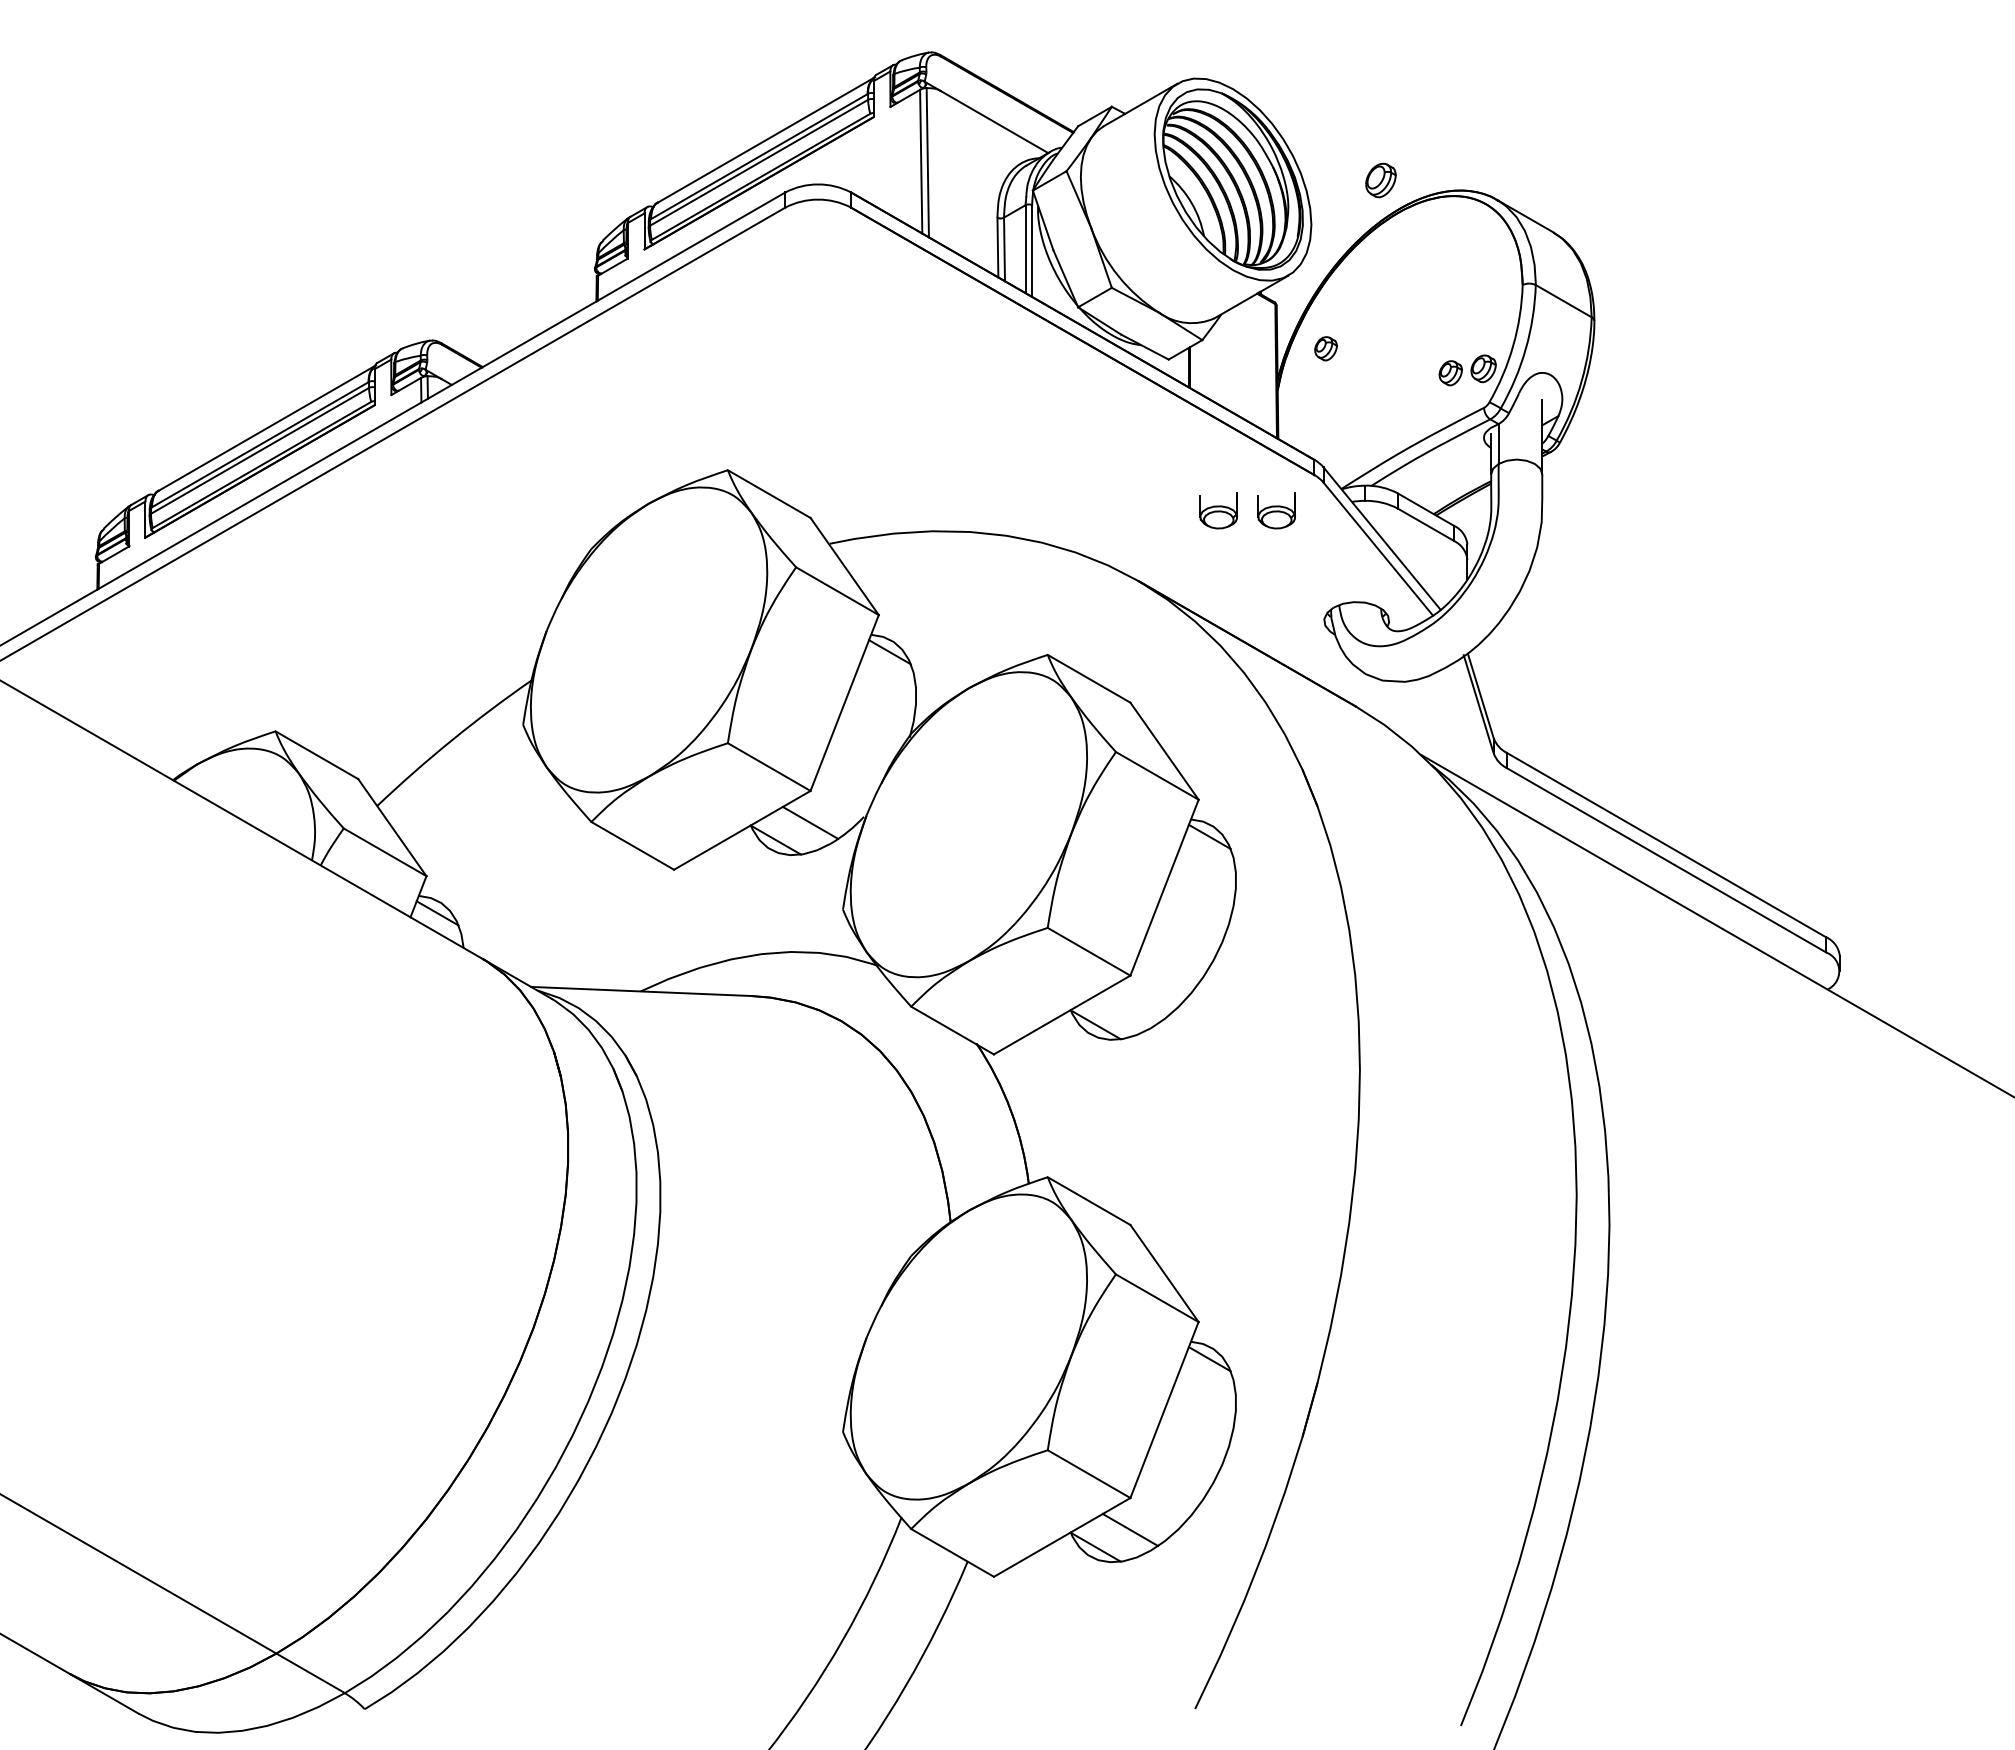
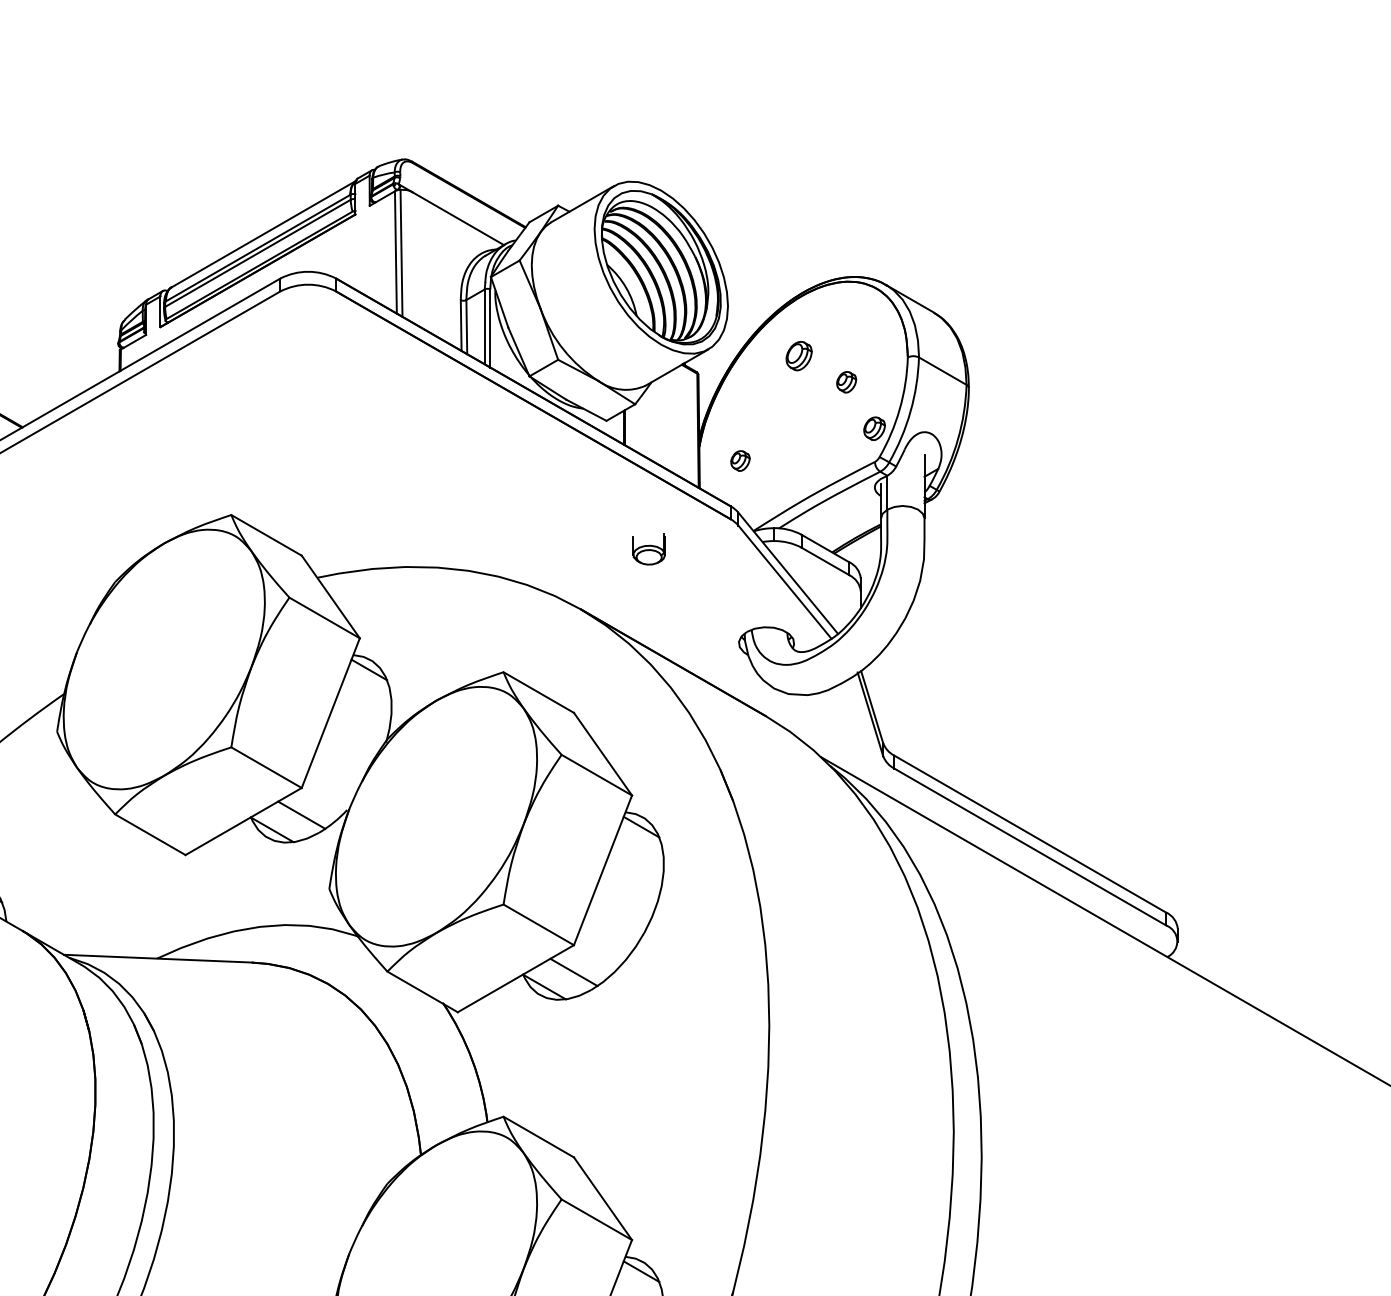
part: (1380, 180) -> (798, 356), moved
part: (1325, 348) -> (740, 460), moved
part: (1450, 373) -> (846, 382), moved
part: (1276, 510) -> (698, 549), removed
line: (1130, 1007) -> (574, 972), added

